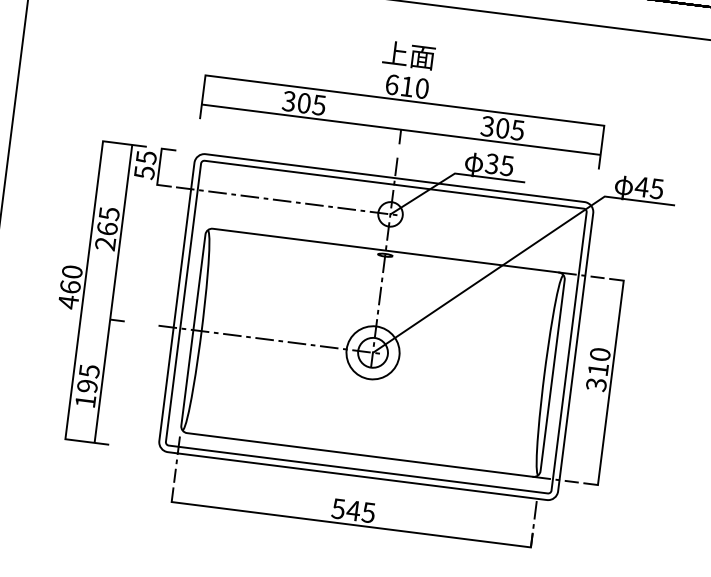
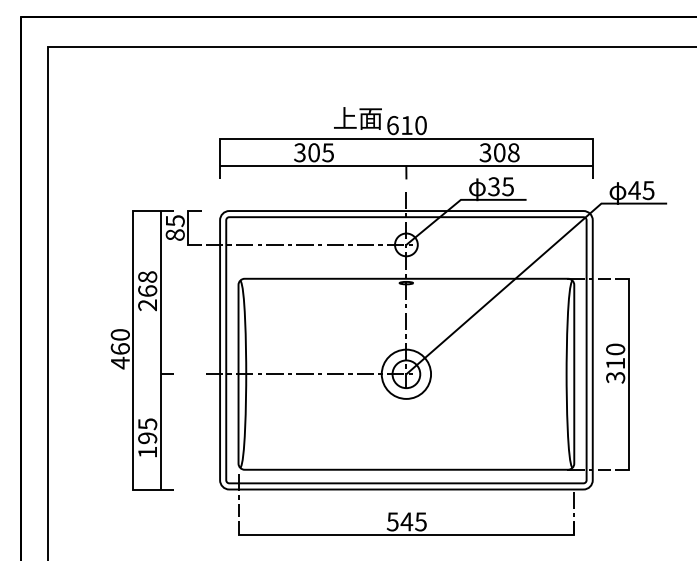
text: (408, 55) -> (357, 118), moved
text: (517, 129) -> (513, 152), 305 -> 308
text: (143, 172) -> (174, 235), 55 -> 85
text: (109, 214) -> (147, 277), 265 -> 268

